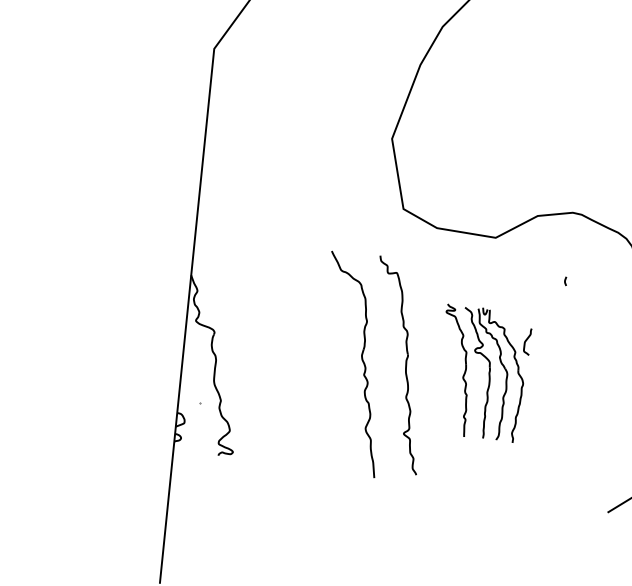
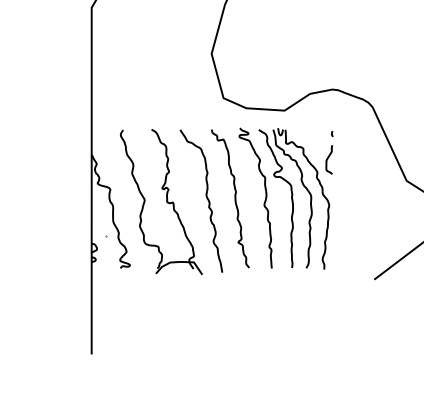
part: (291, 360) -> (161, 202), added
part: (483, 373) -> (285, 198), size x1.67

